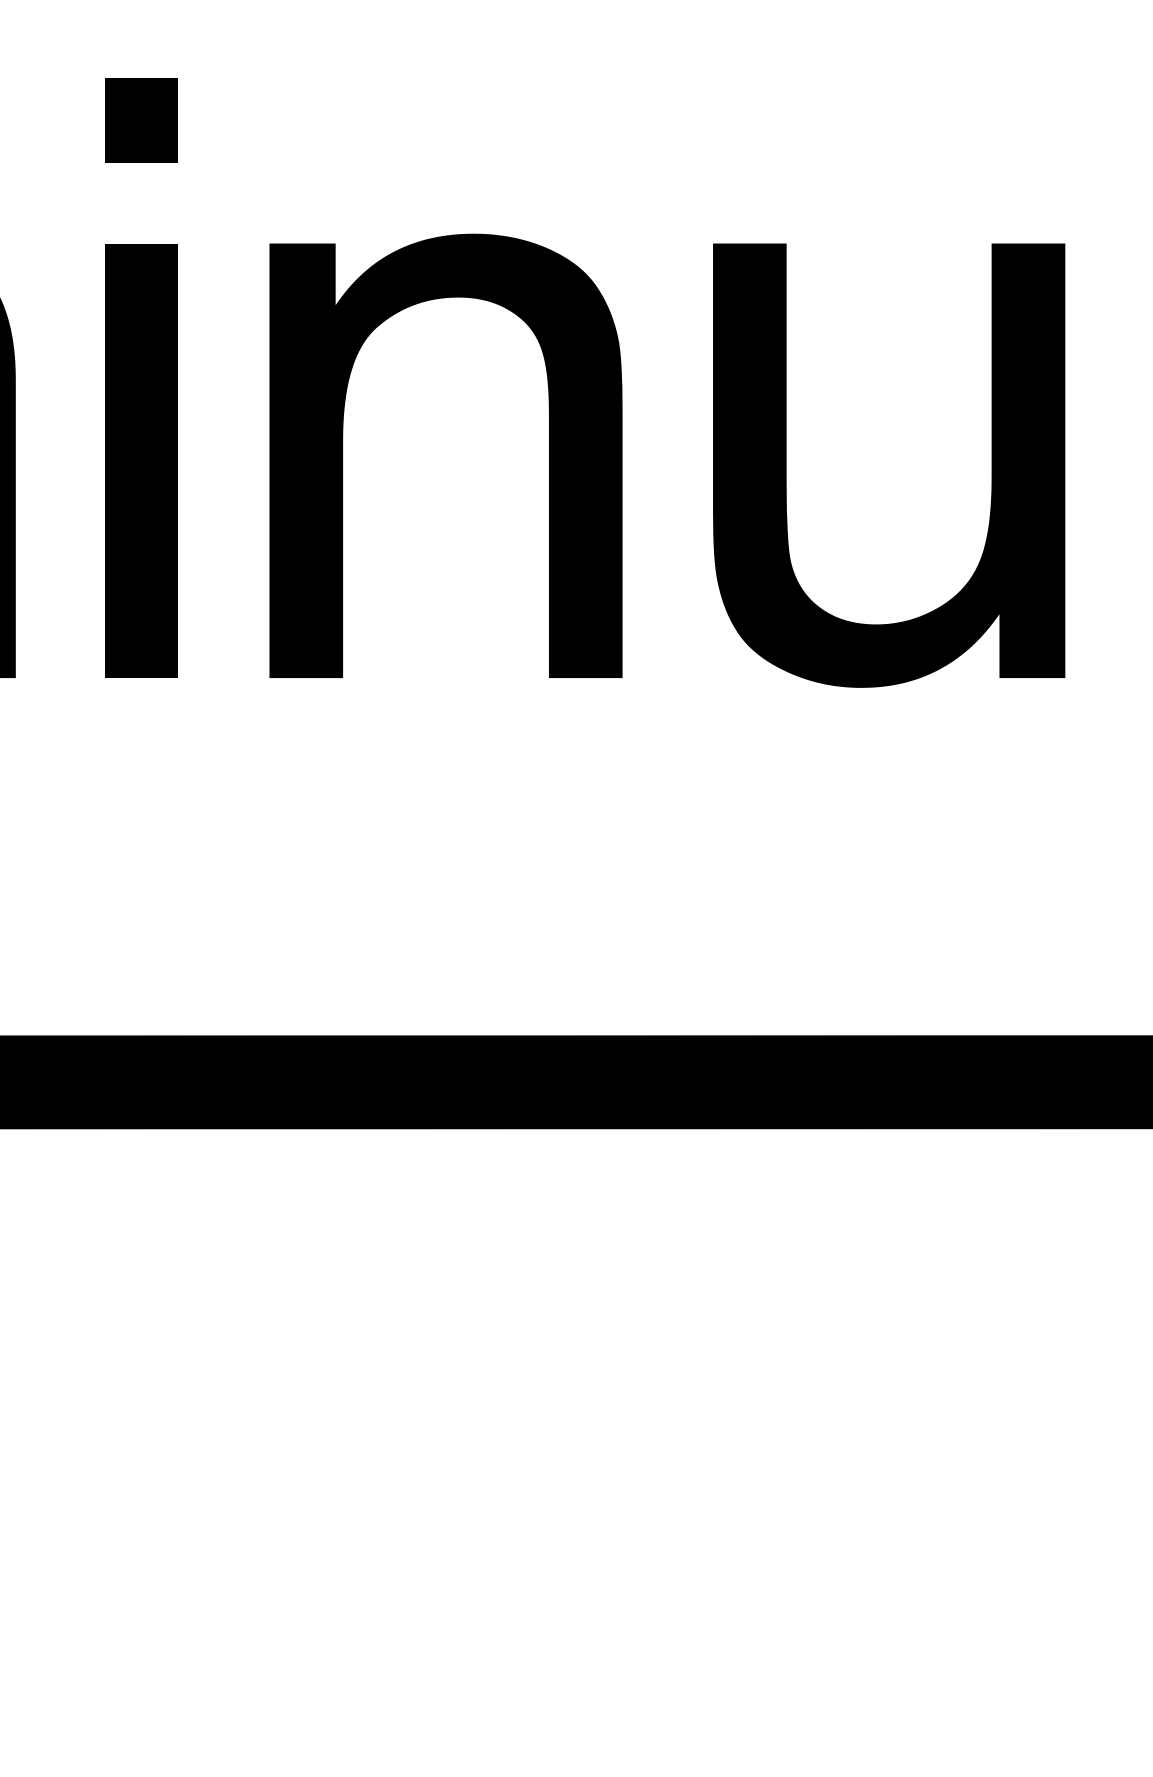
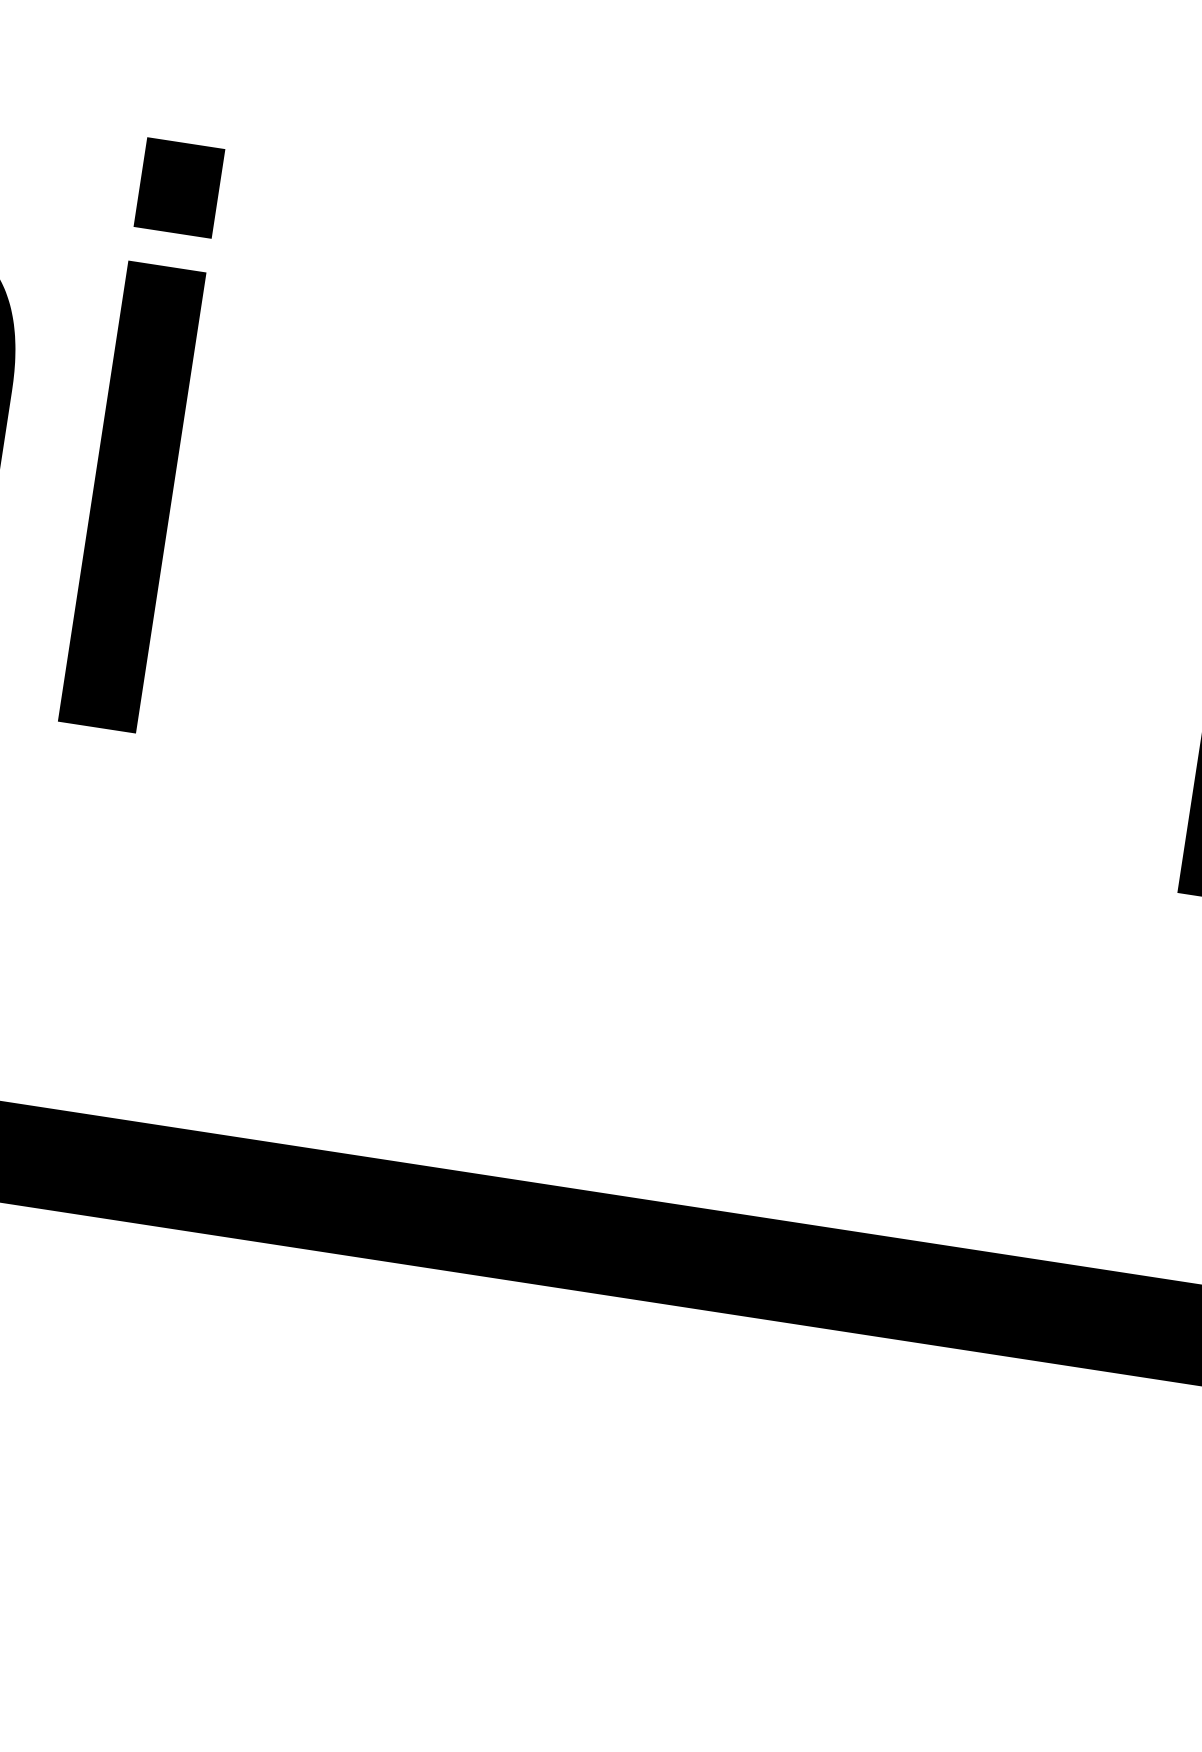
part: (141, 120) -> (179, 188), moved
fill: (445, 455) -> (455, 540), removed
fill: (889, 465) -> (925, 623), removed

